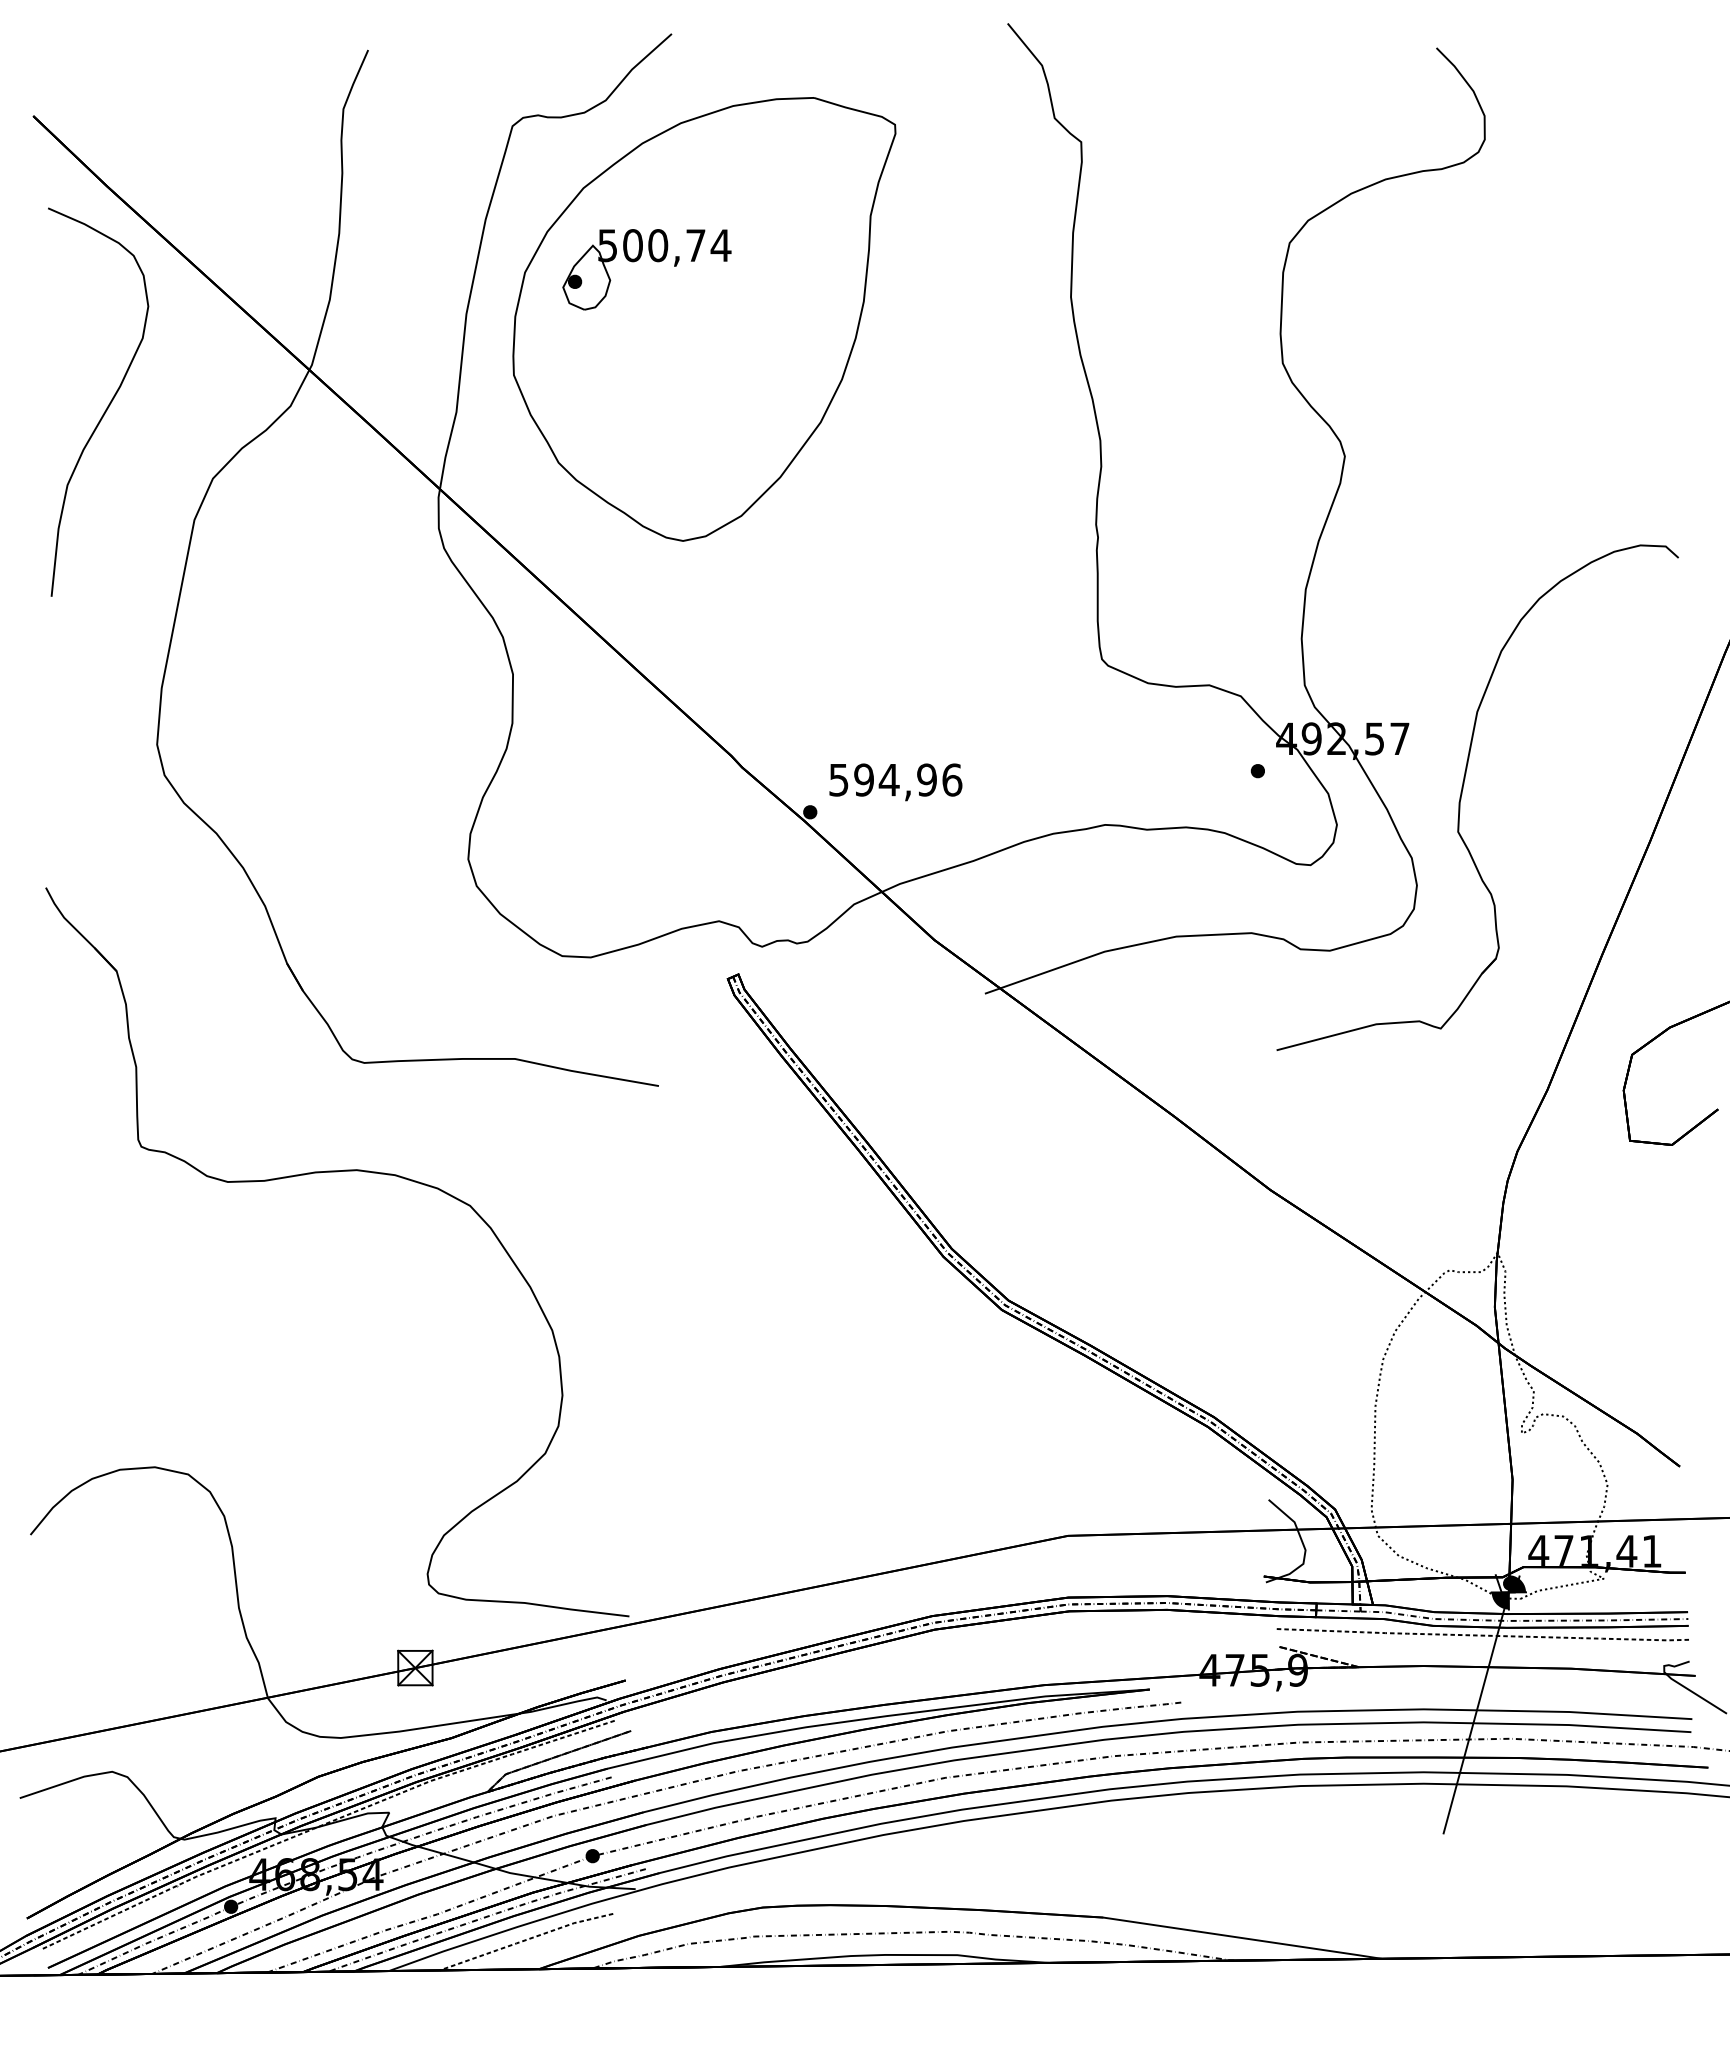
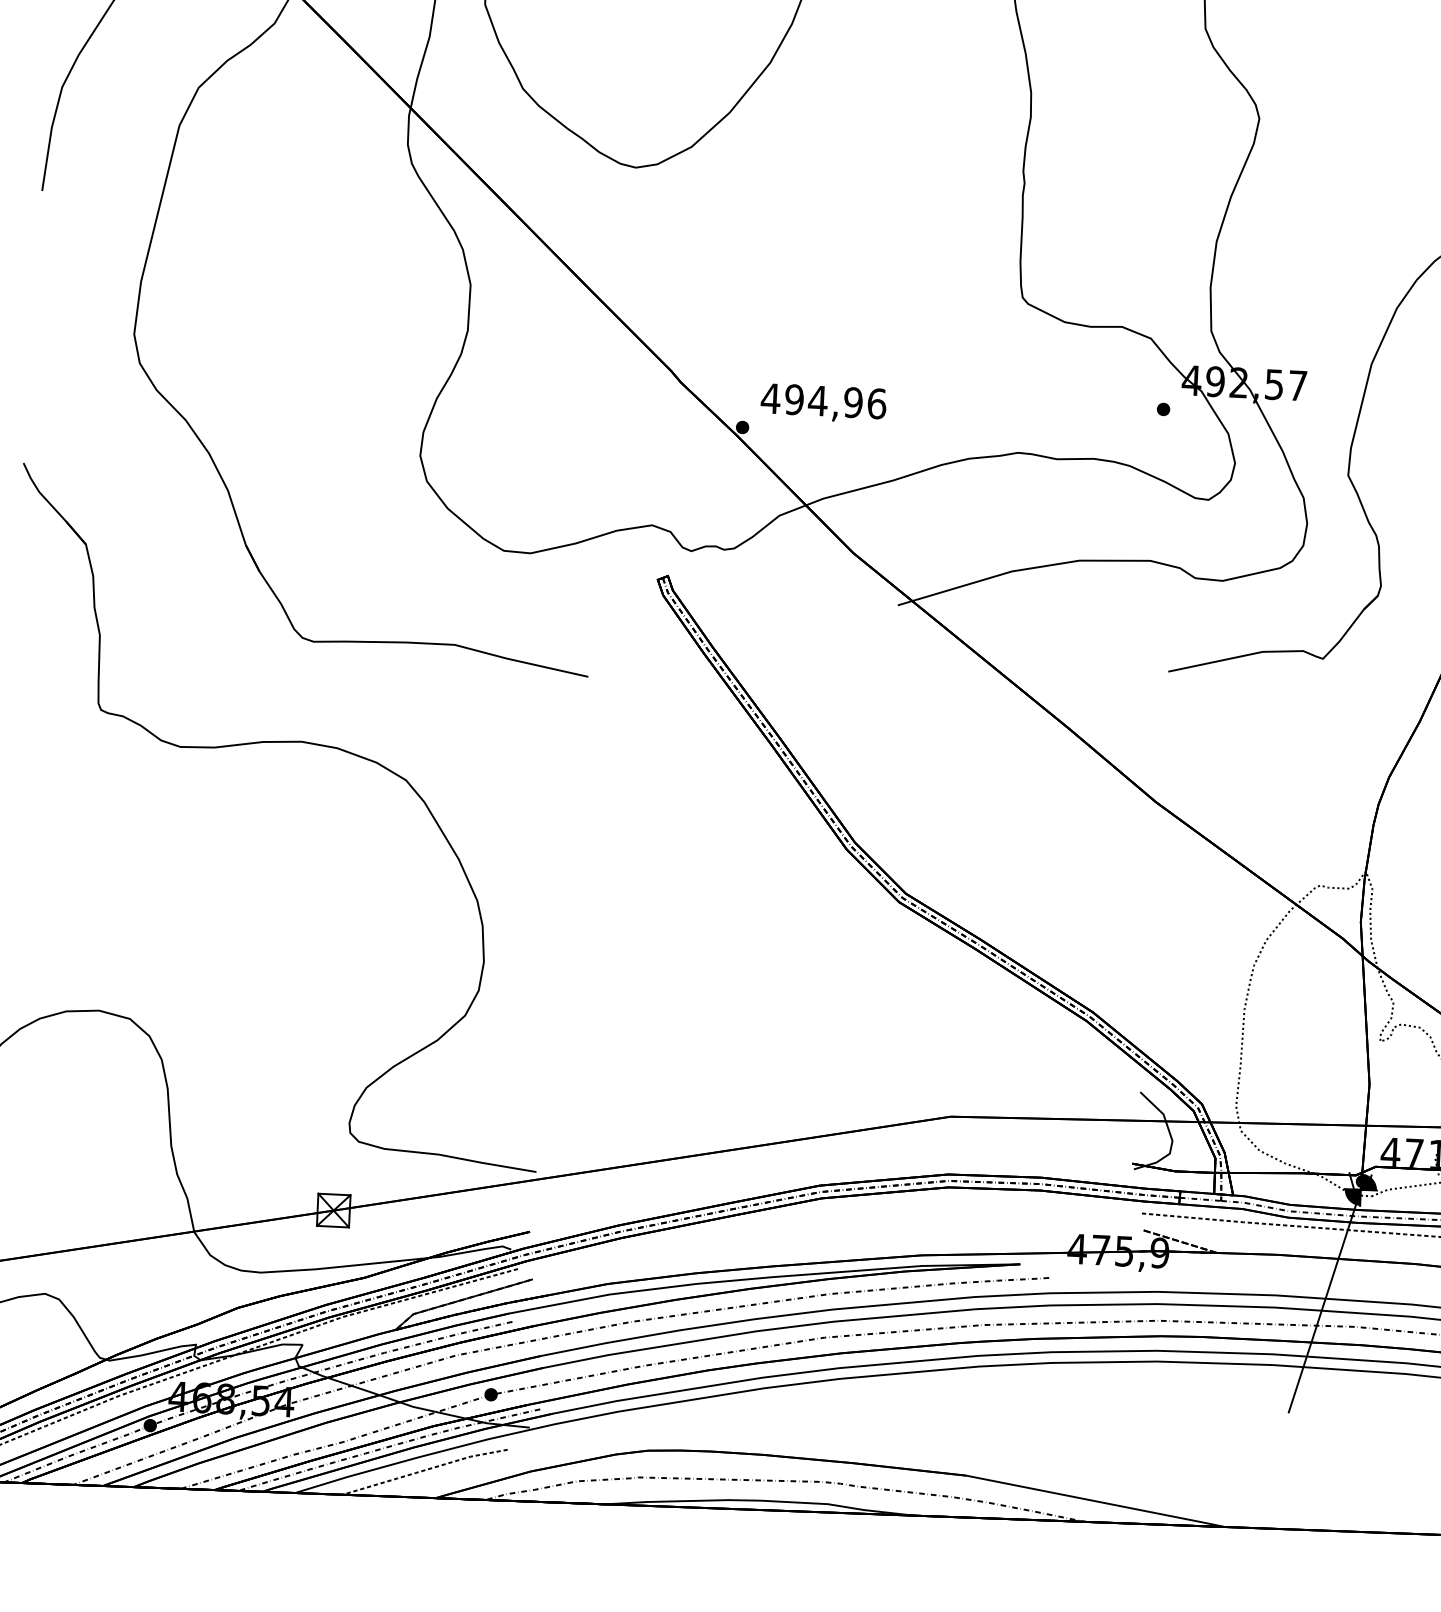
text: (838, 780) -> (770, 399), 594,96 -> 494,96

